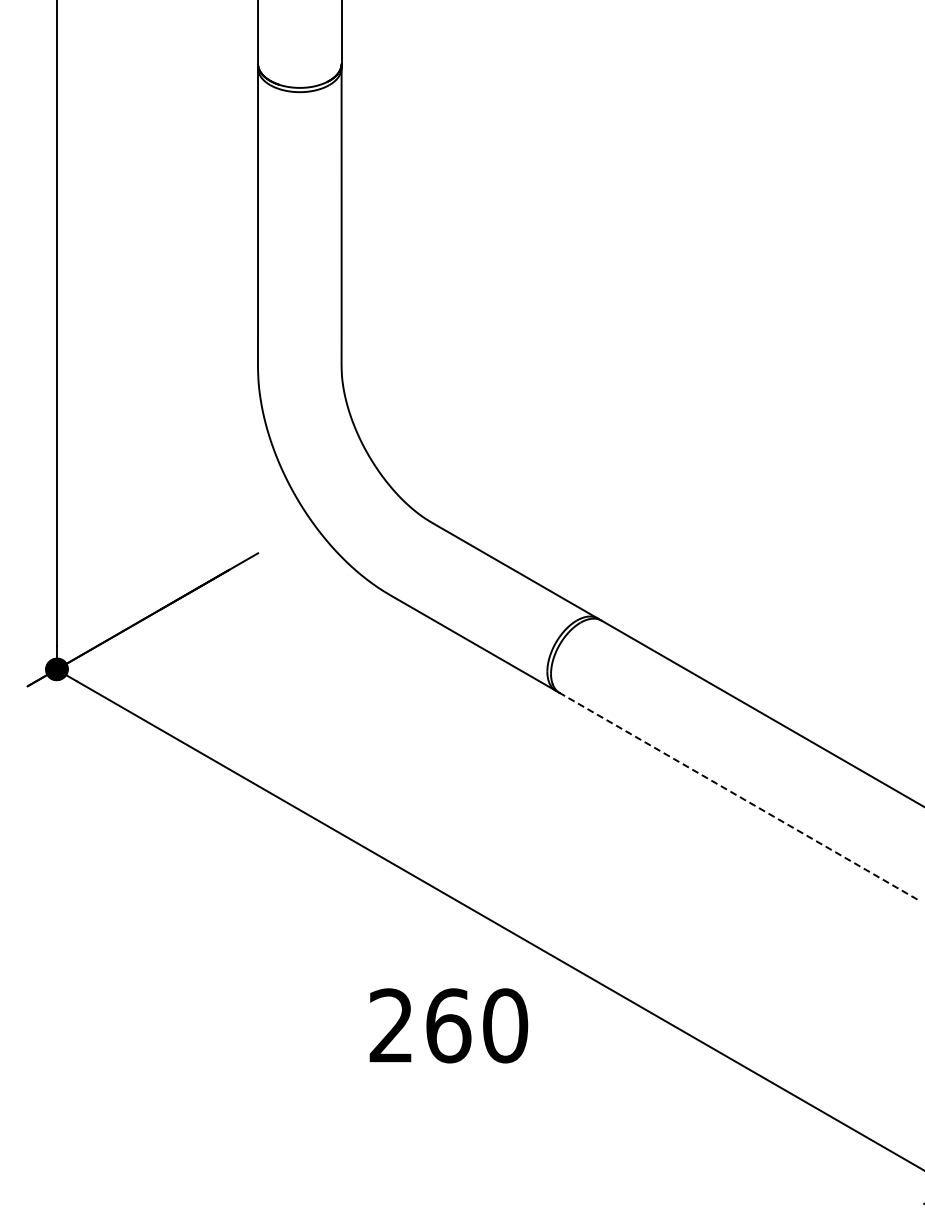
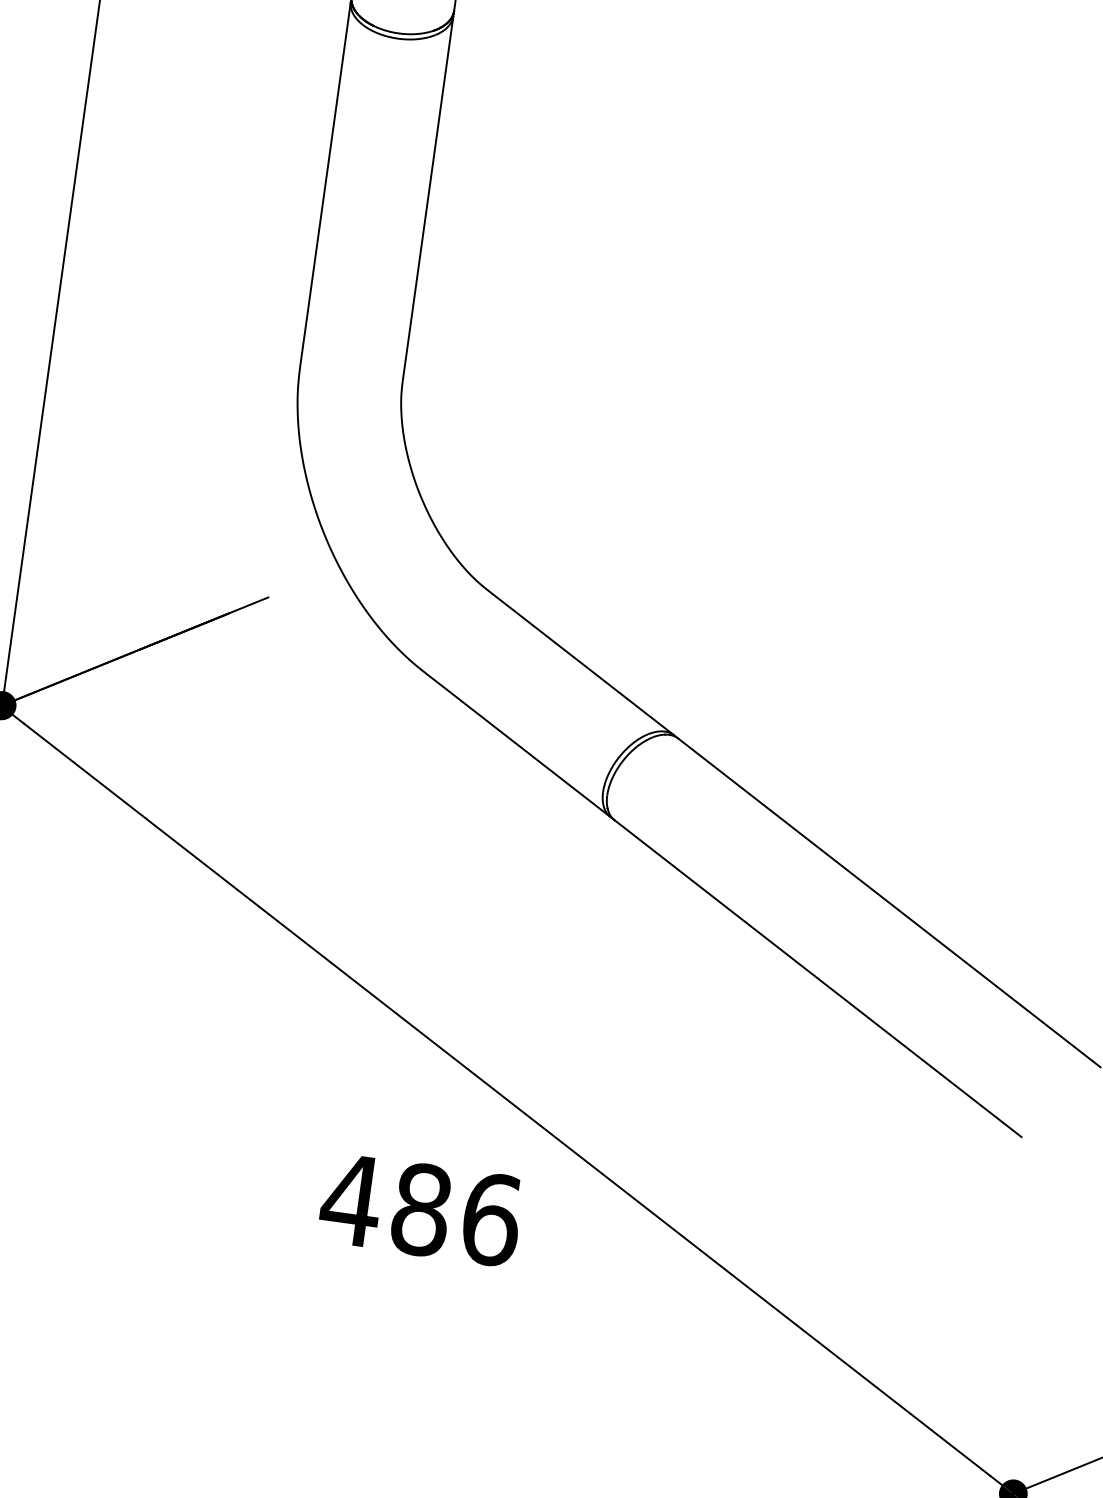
line: (739, 797) -> (817, 979), dashed -> solid
text: (447, 1025) -> (420, 1209), 260 -> 486

